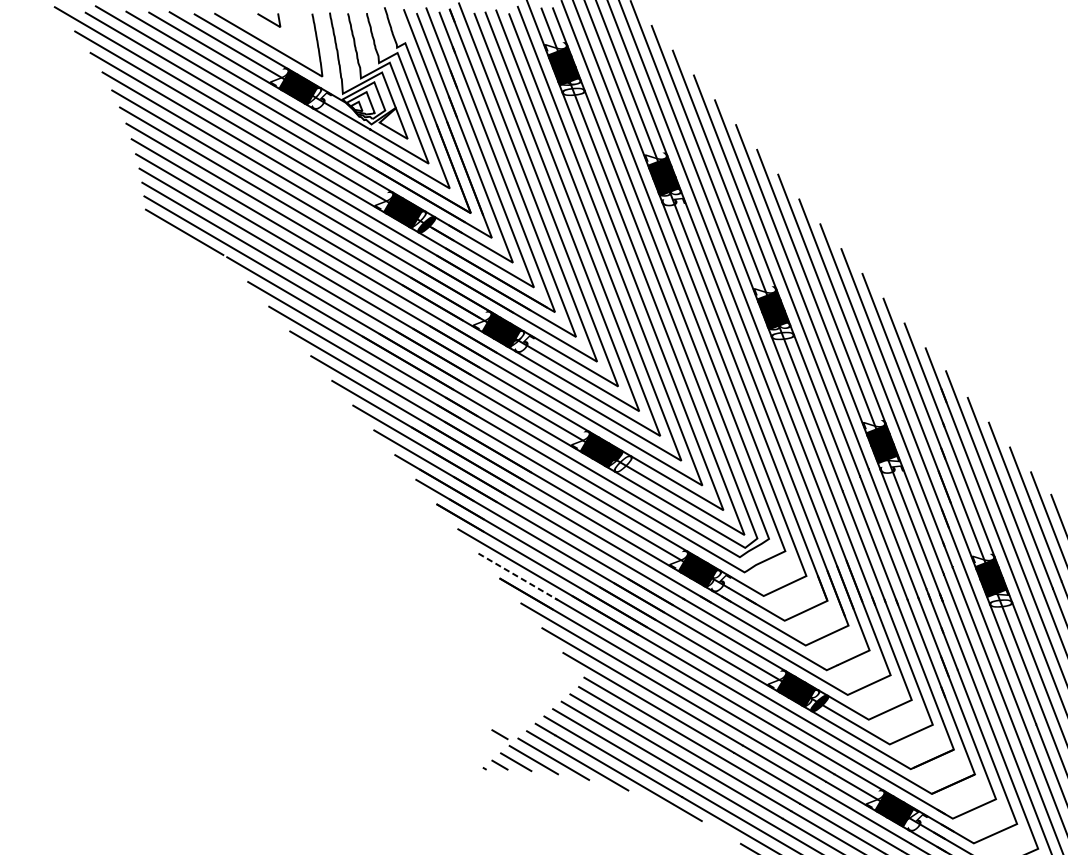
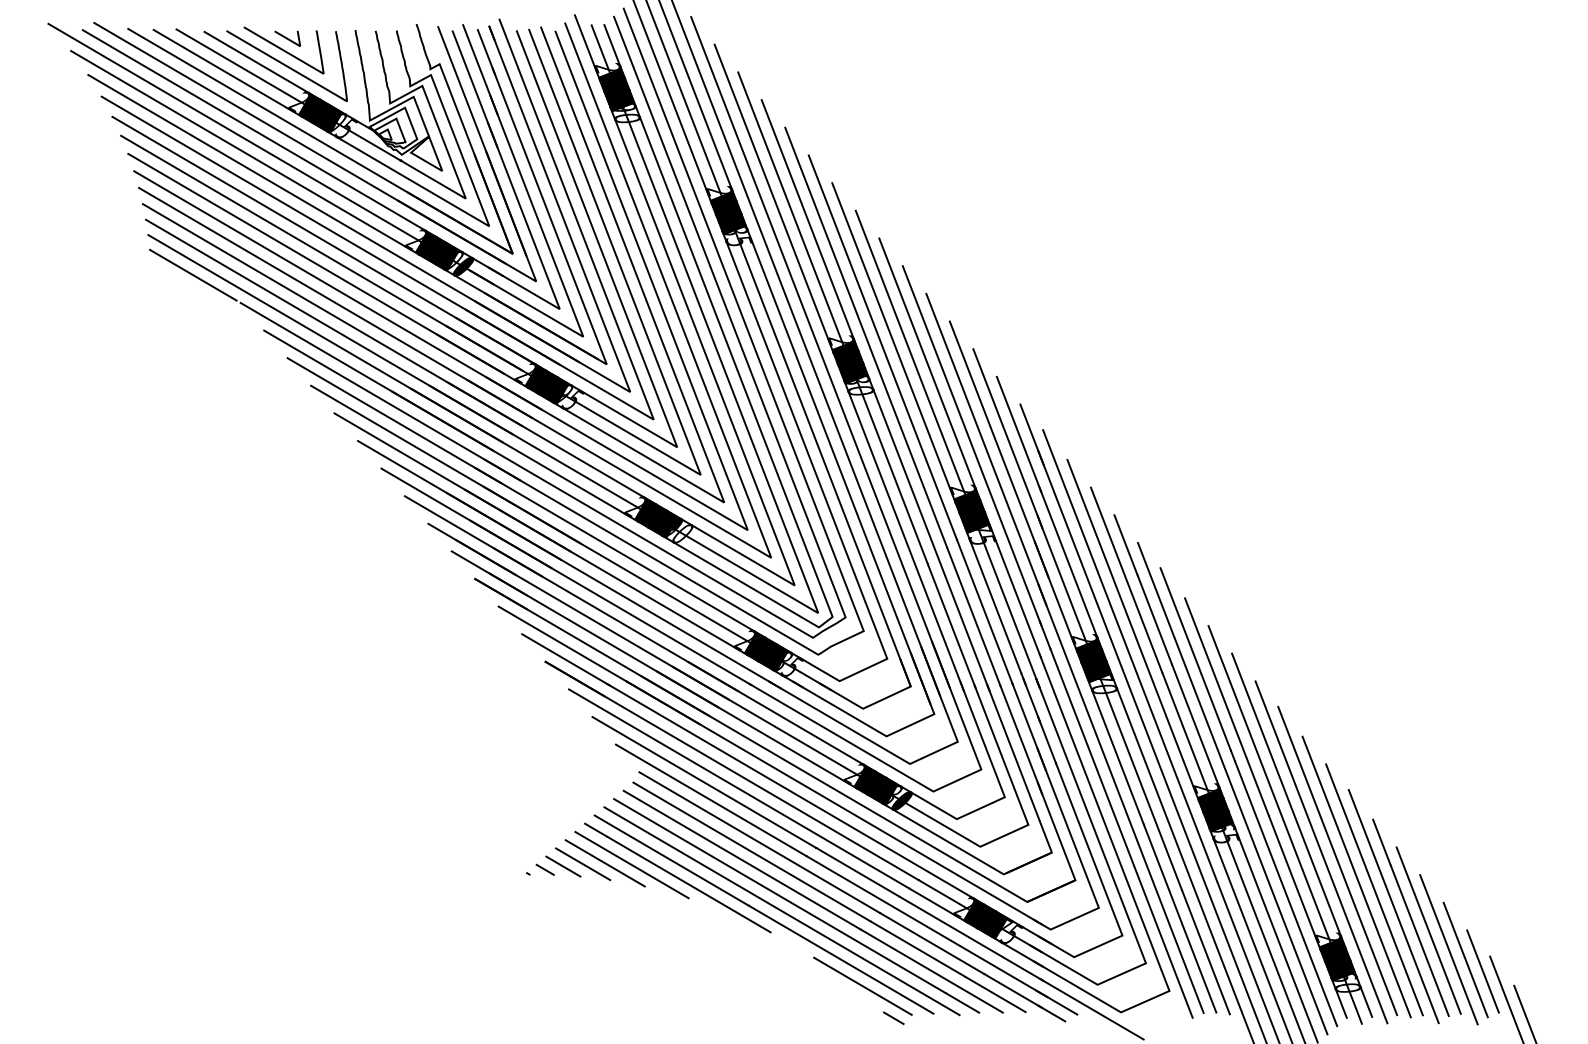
curve: (265, 30) -> (283, 50), added
line: (518, 576) -> (565, 659), dashed -> solid
line: (499, 734) -> (544, 835), removed

